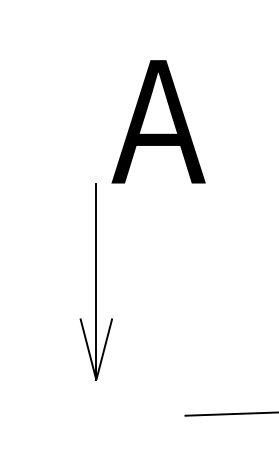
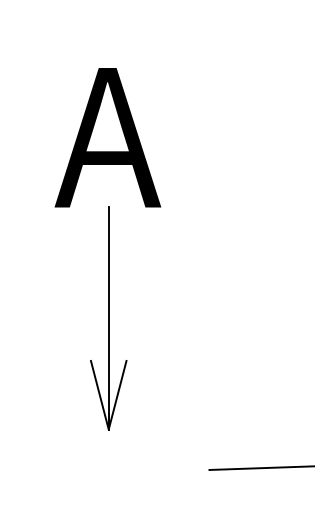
text: (158, 121) -> (107, 137), moved

